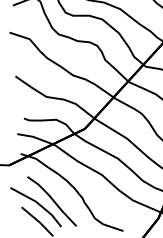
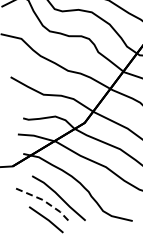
line: (39, 204) -> (46, 202), solid -> dashed

